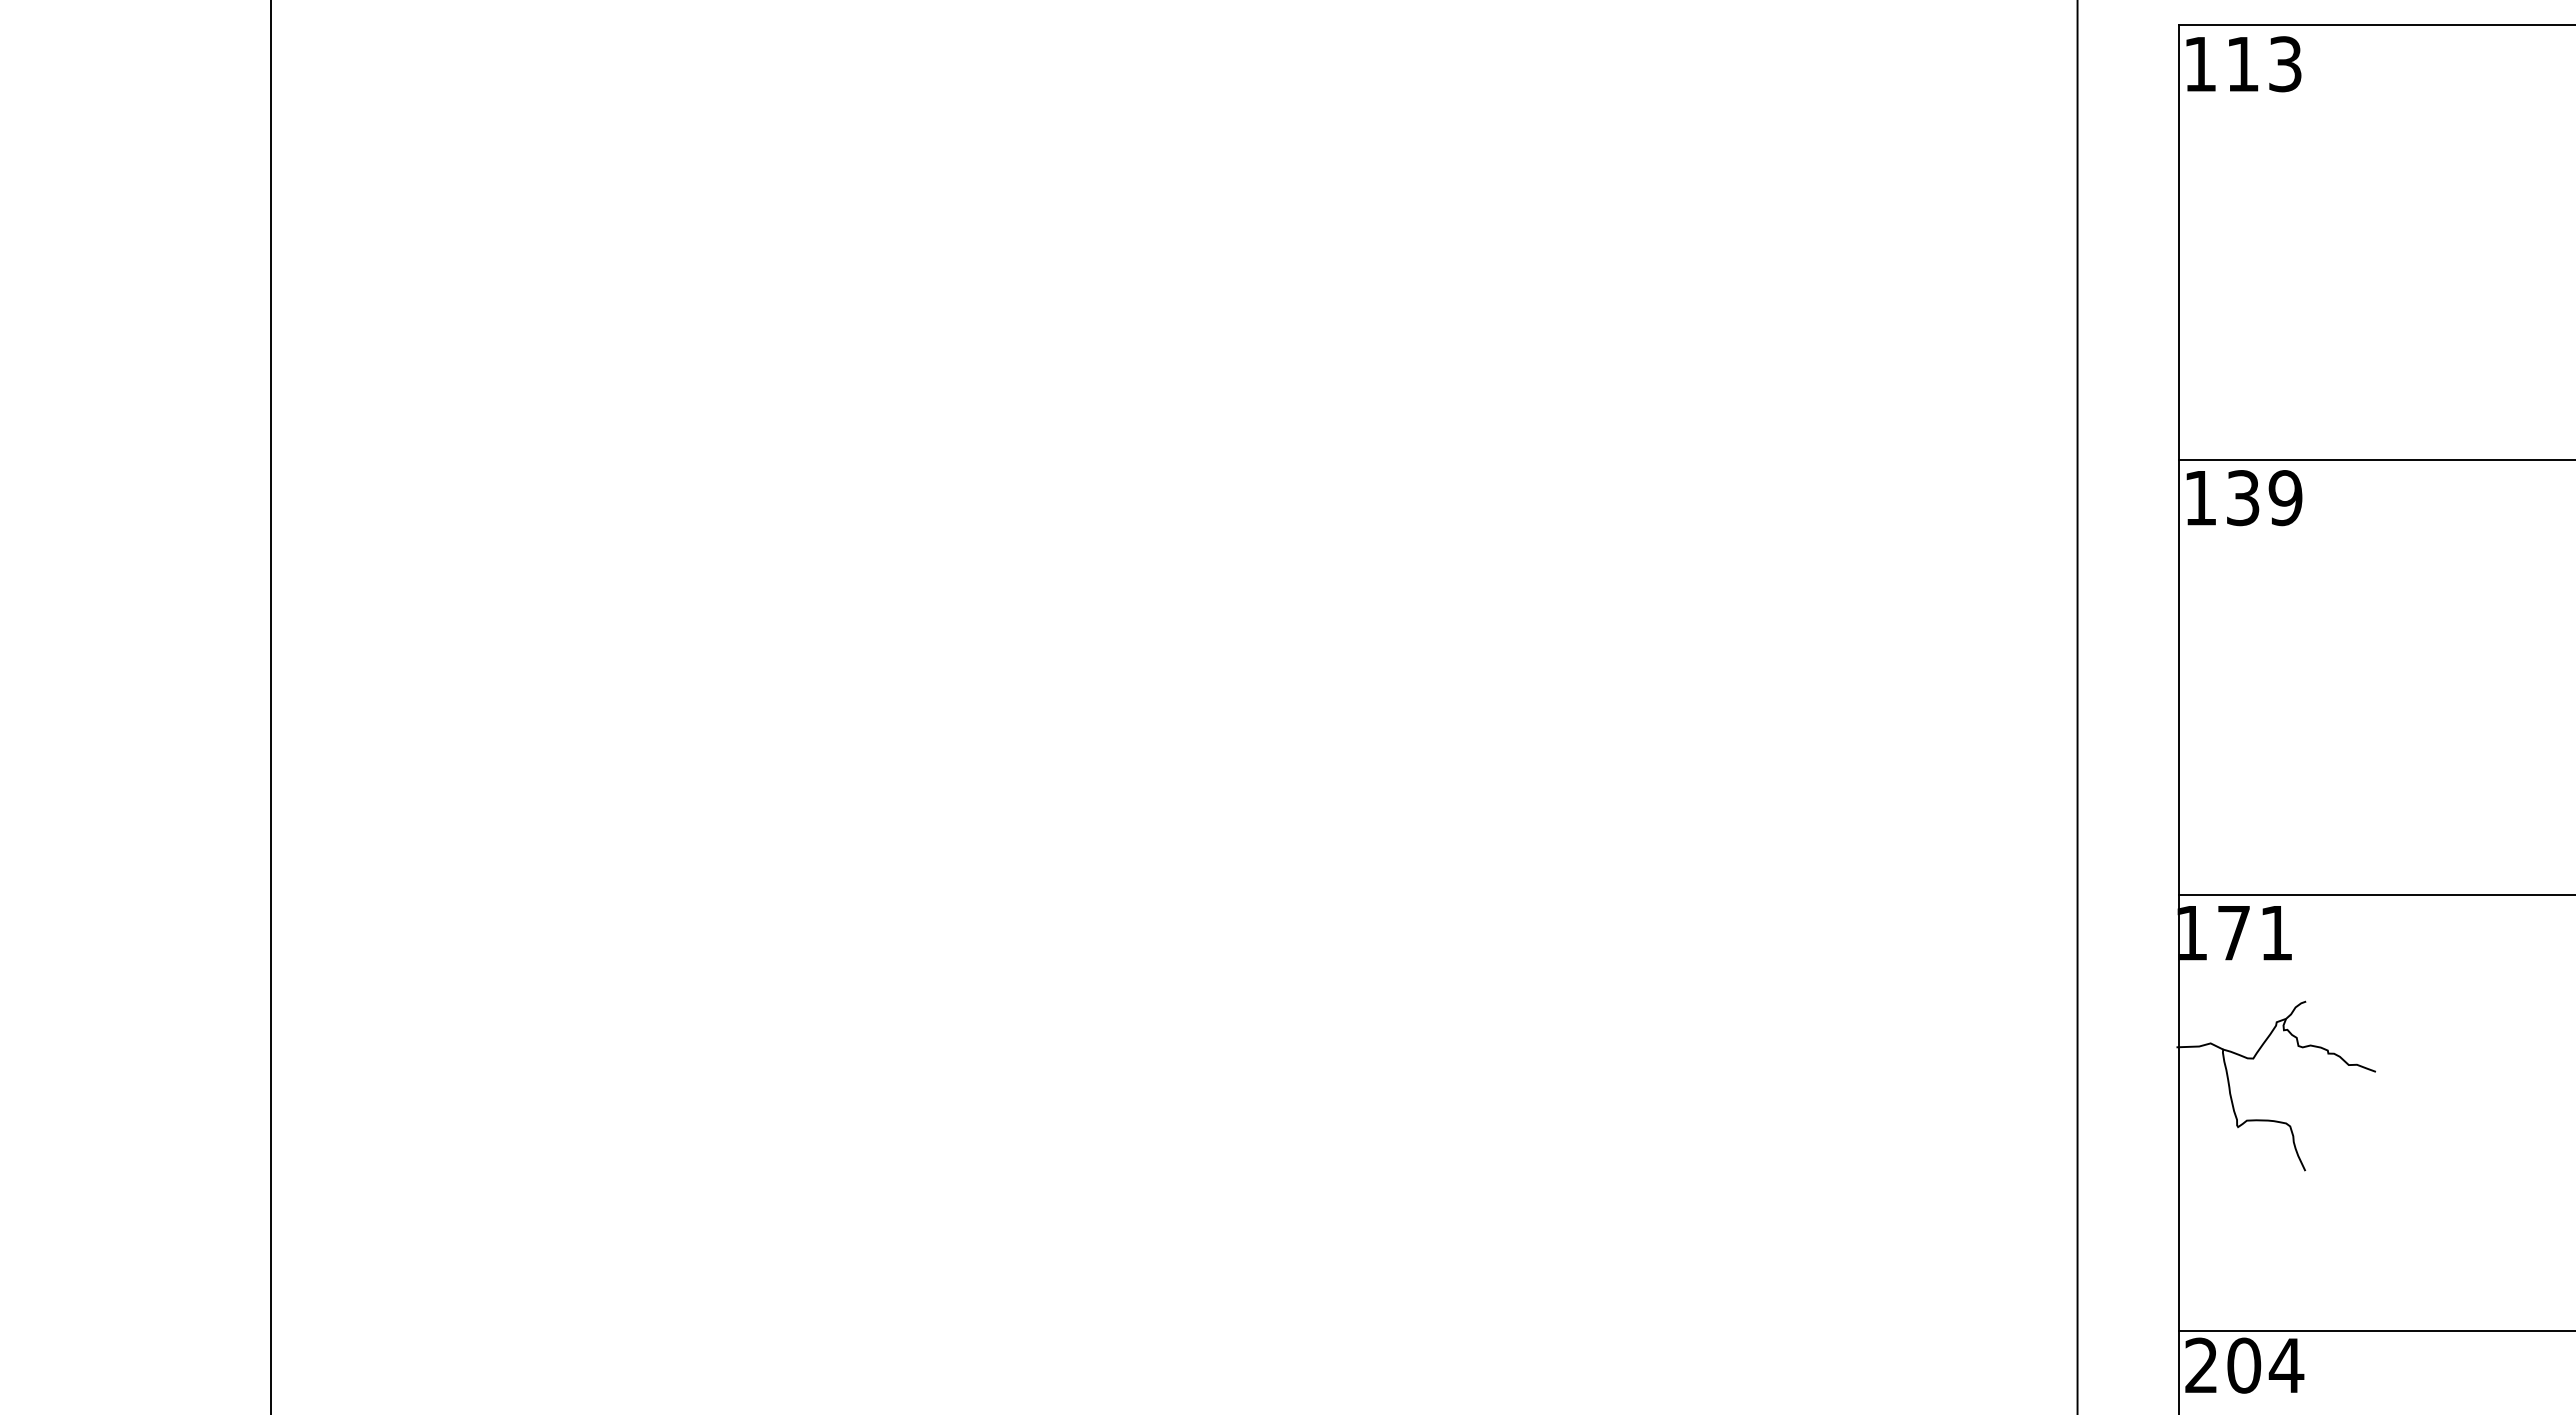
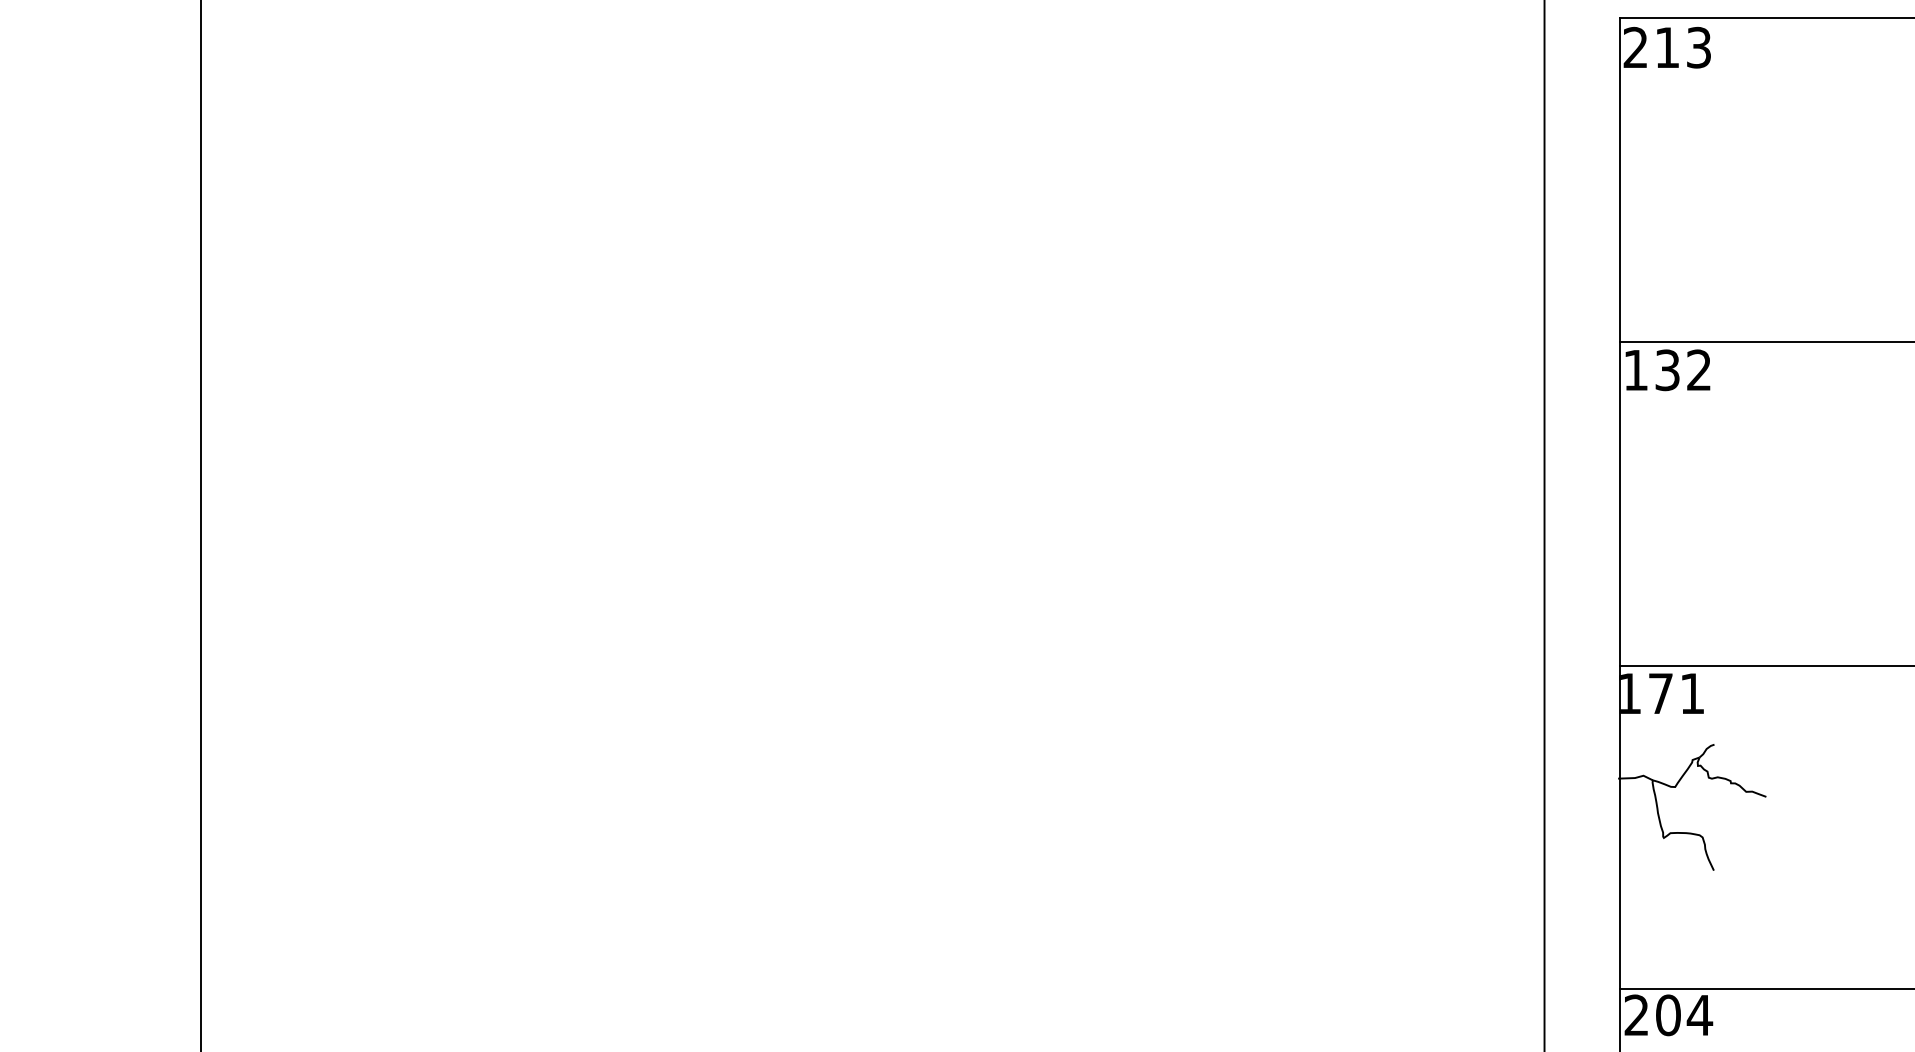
text: (2199, 63) -> (1635, 47), 113 -> 213
text: (2285, 498) -> (1699, 370), 139 -> 132

